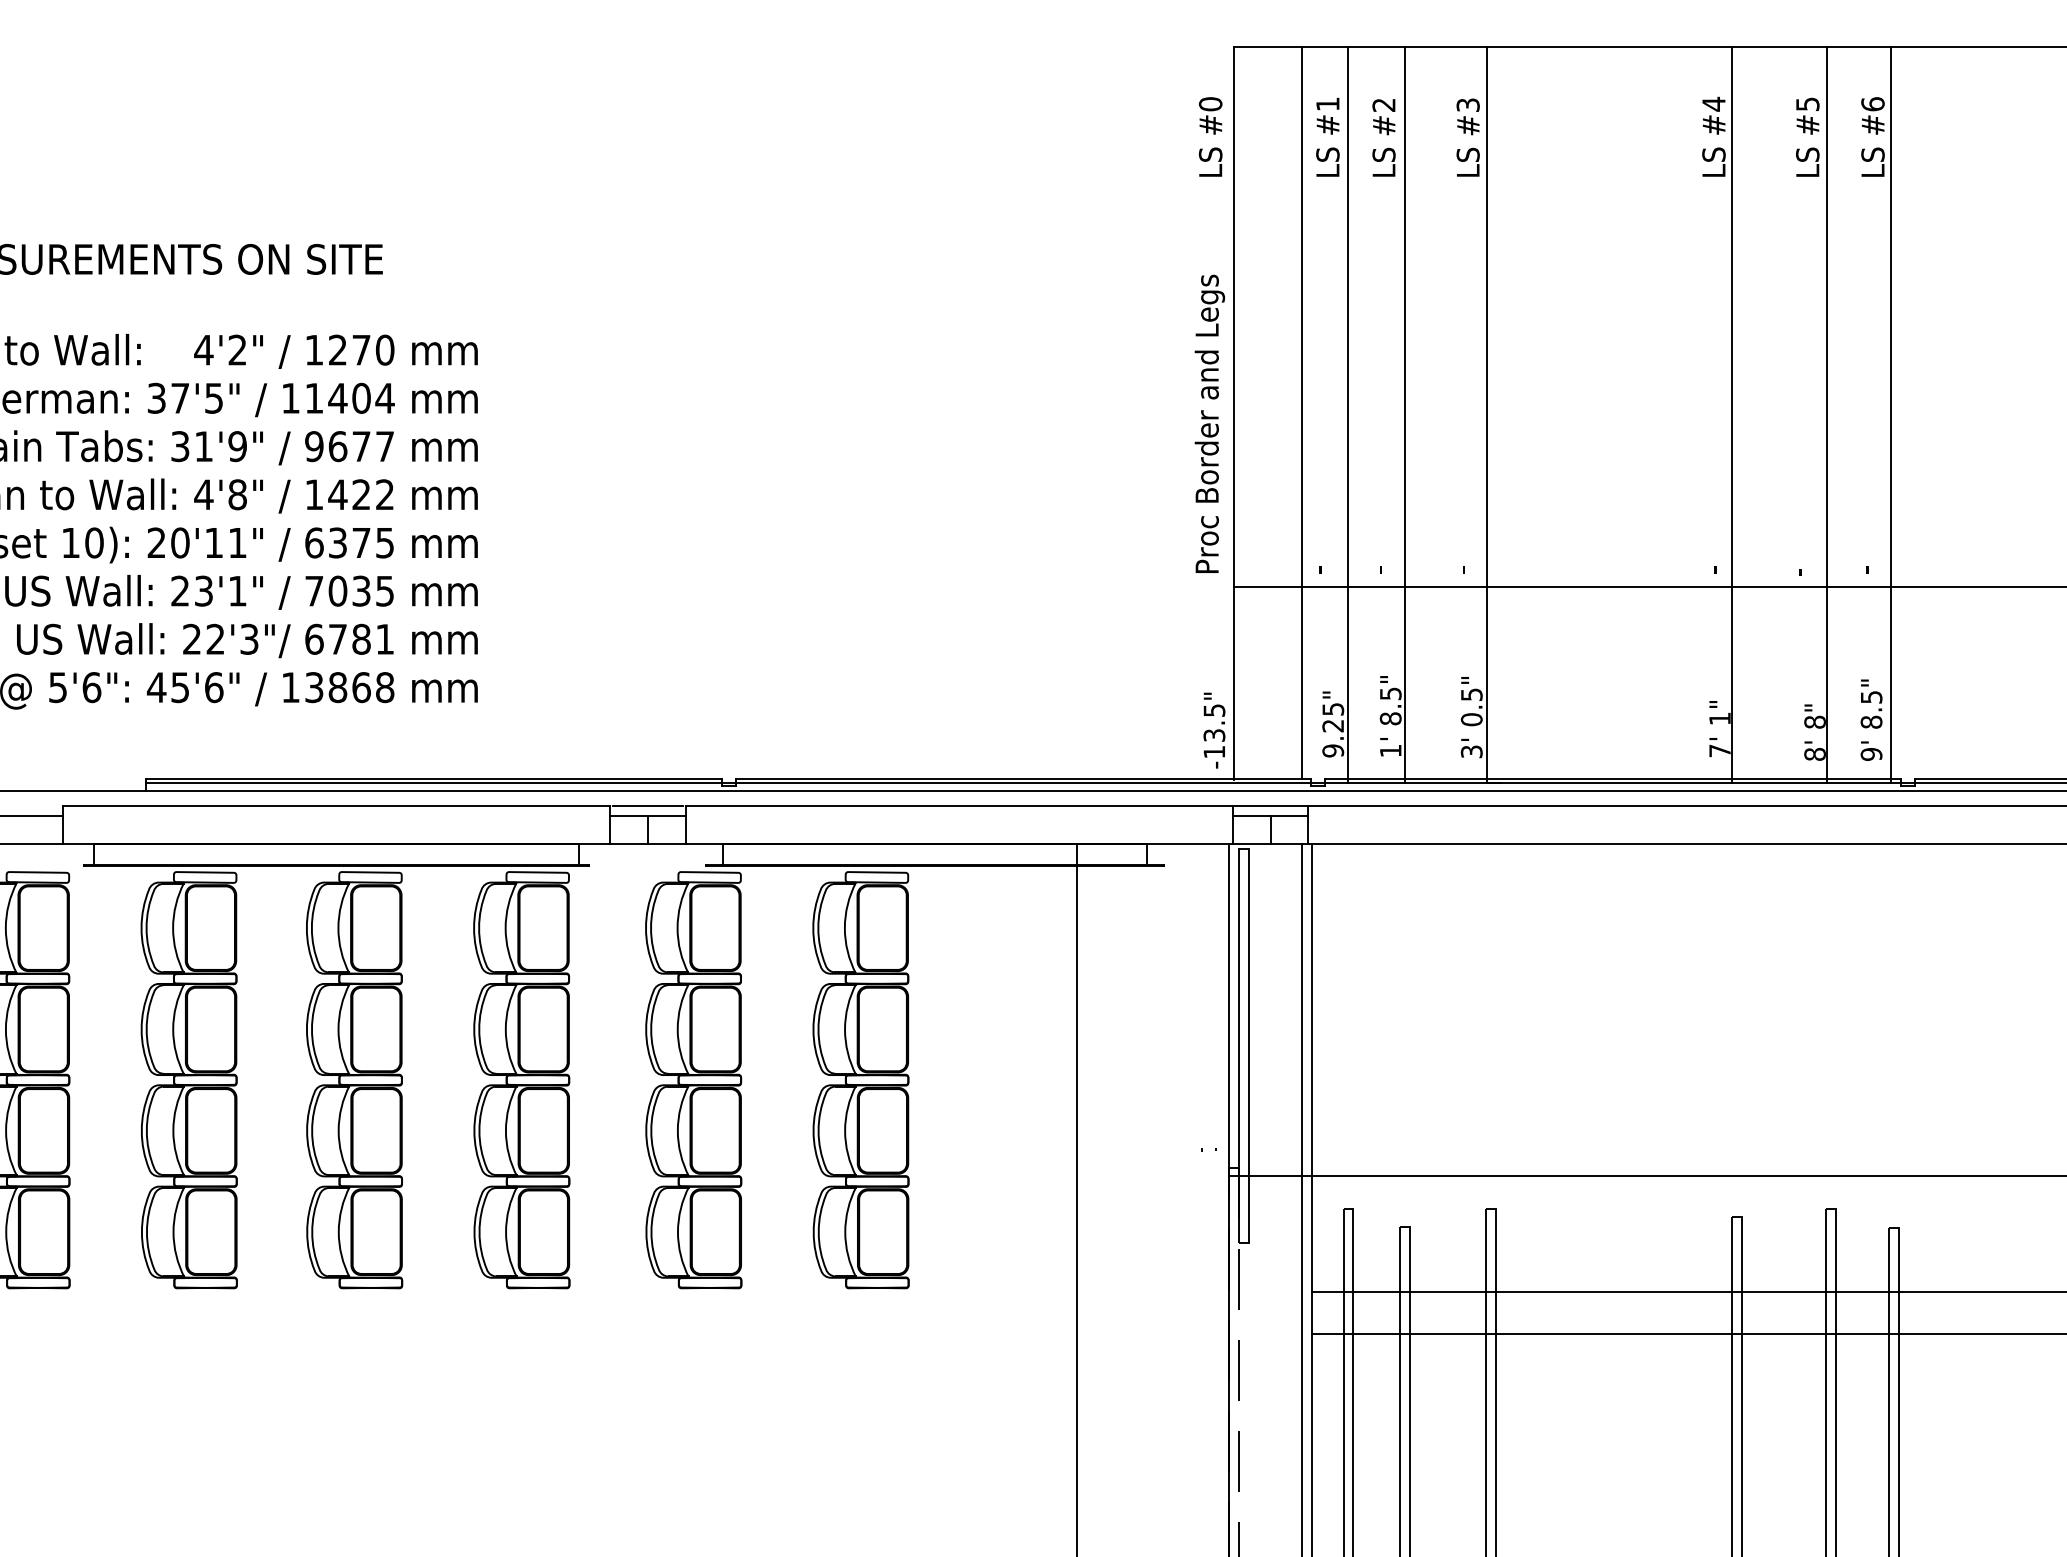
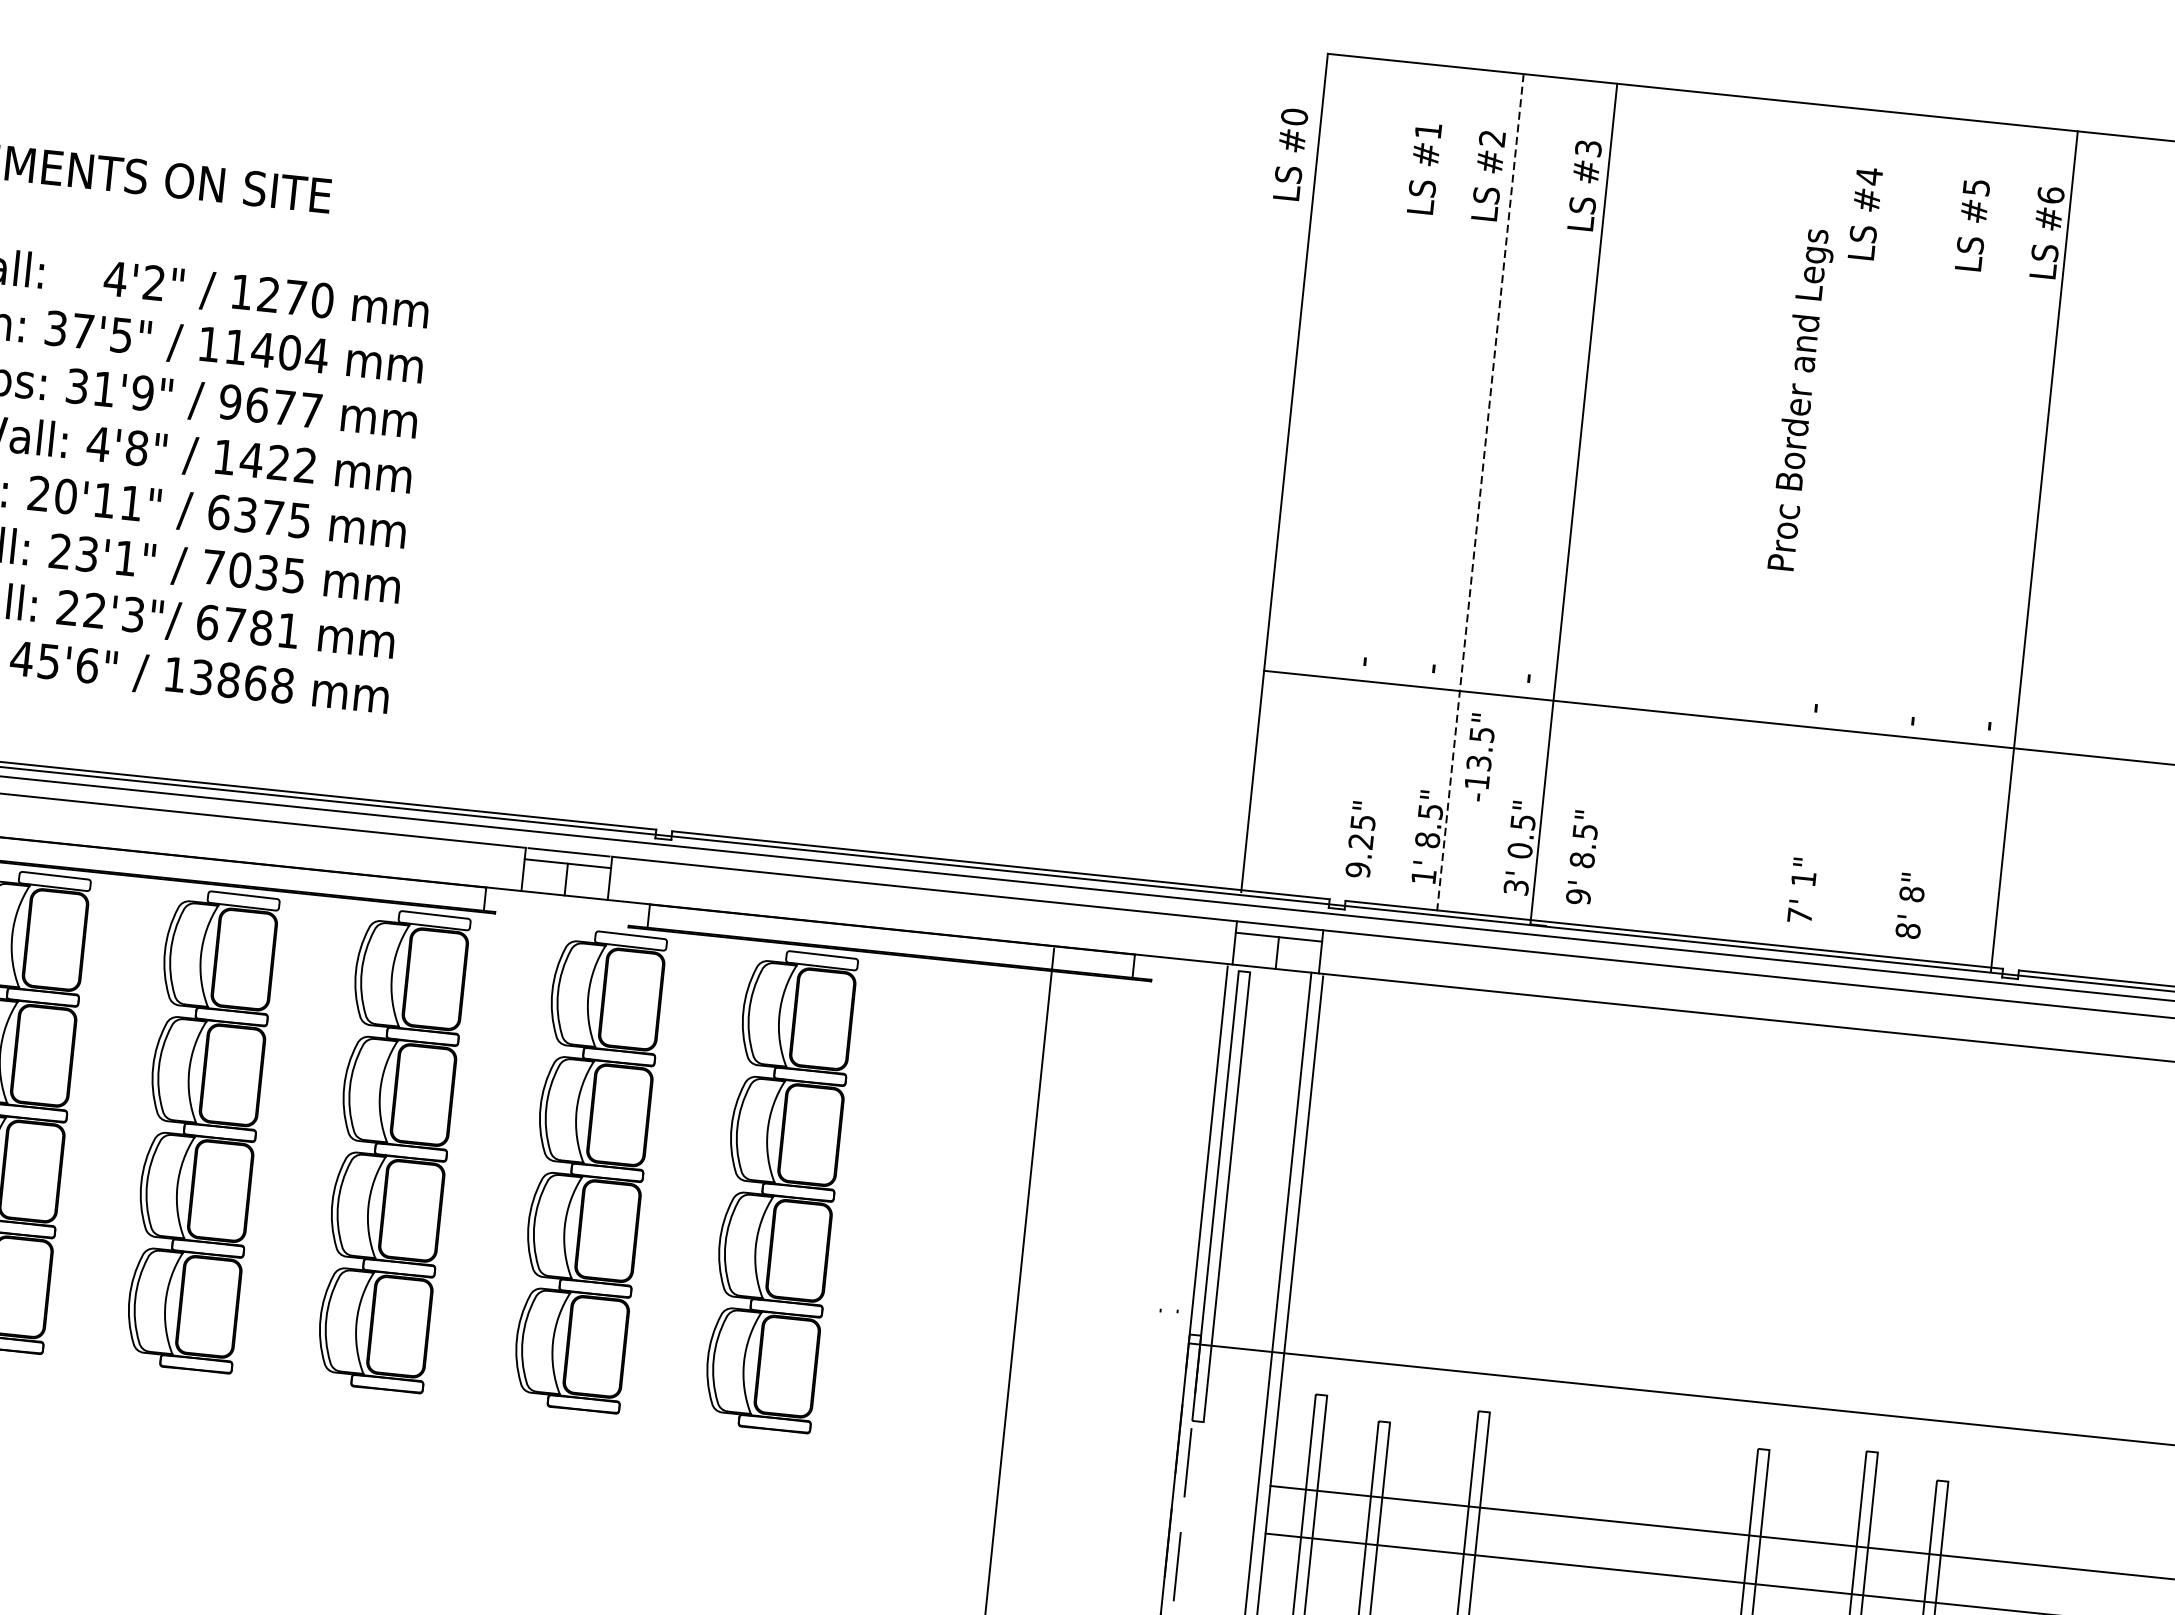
line: (1301, 412) -> (1361, 479), removed
line: (1348, 414) -> (1415, 487), removed
line: (1405, 414) -> (1480, 494), solid -> dashed
line: (1731, 414) -> (1852, 532), removed
line: (1827, 414) -> (1962, 544), removed
text: (1209, 423) -> (1800, 399), moved
text: (1871, 719) -> (1582, 857), moved
text: (1214, 730) -> (1479, 757), moved

